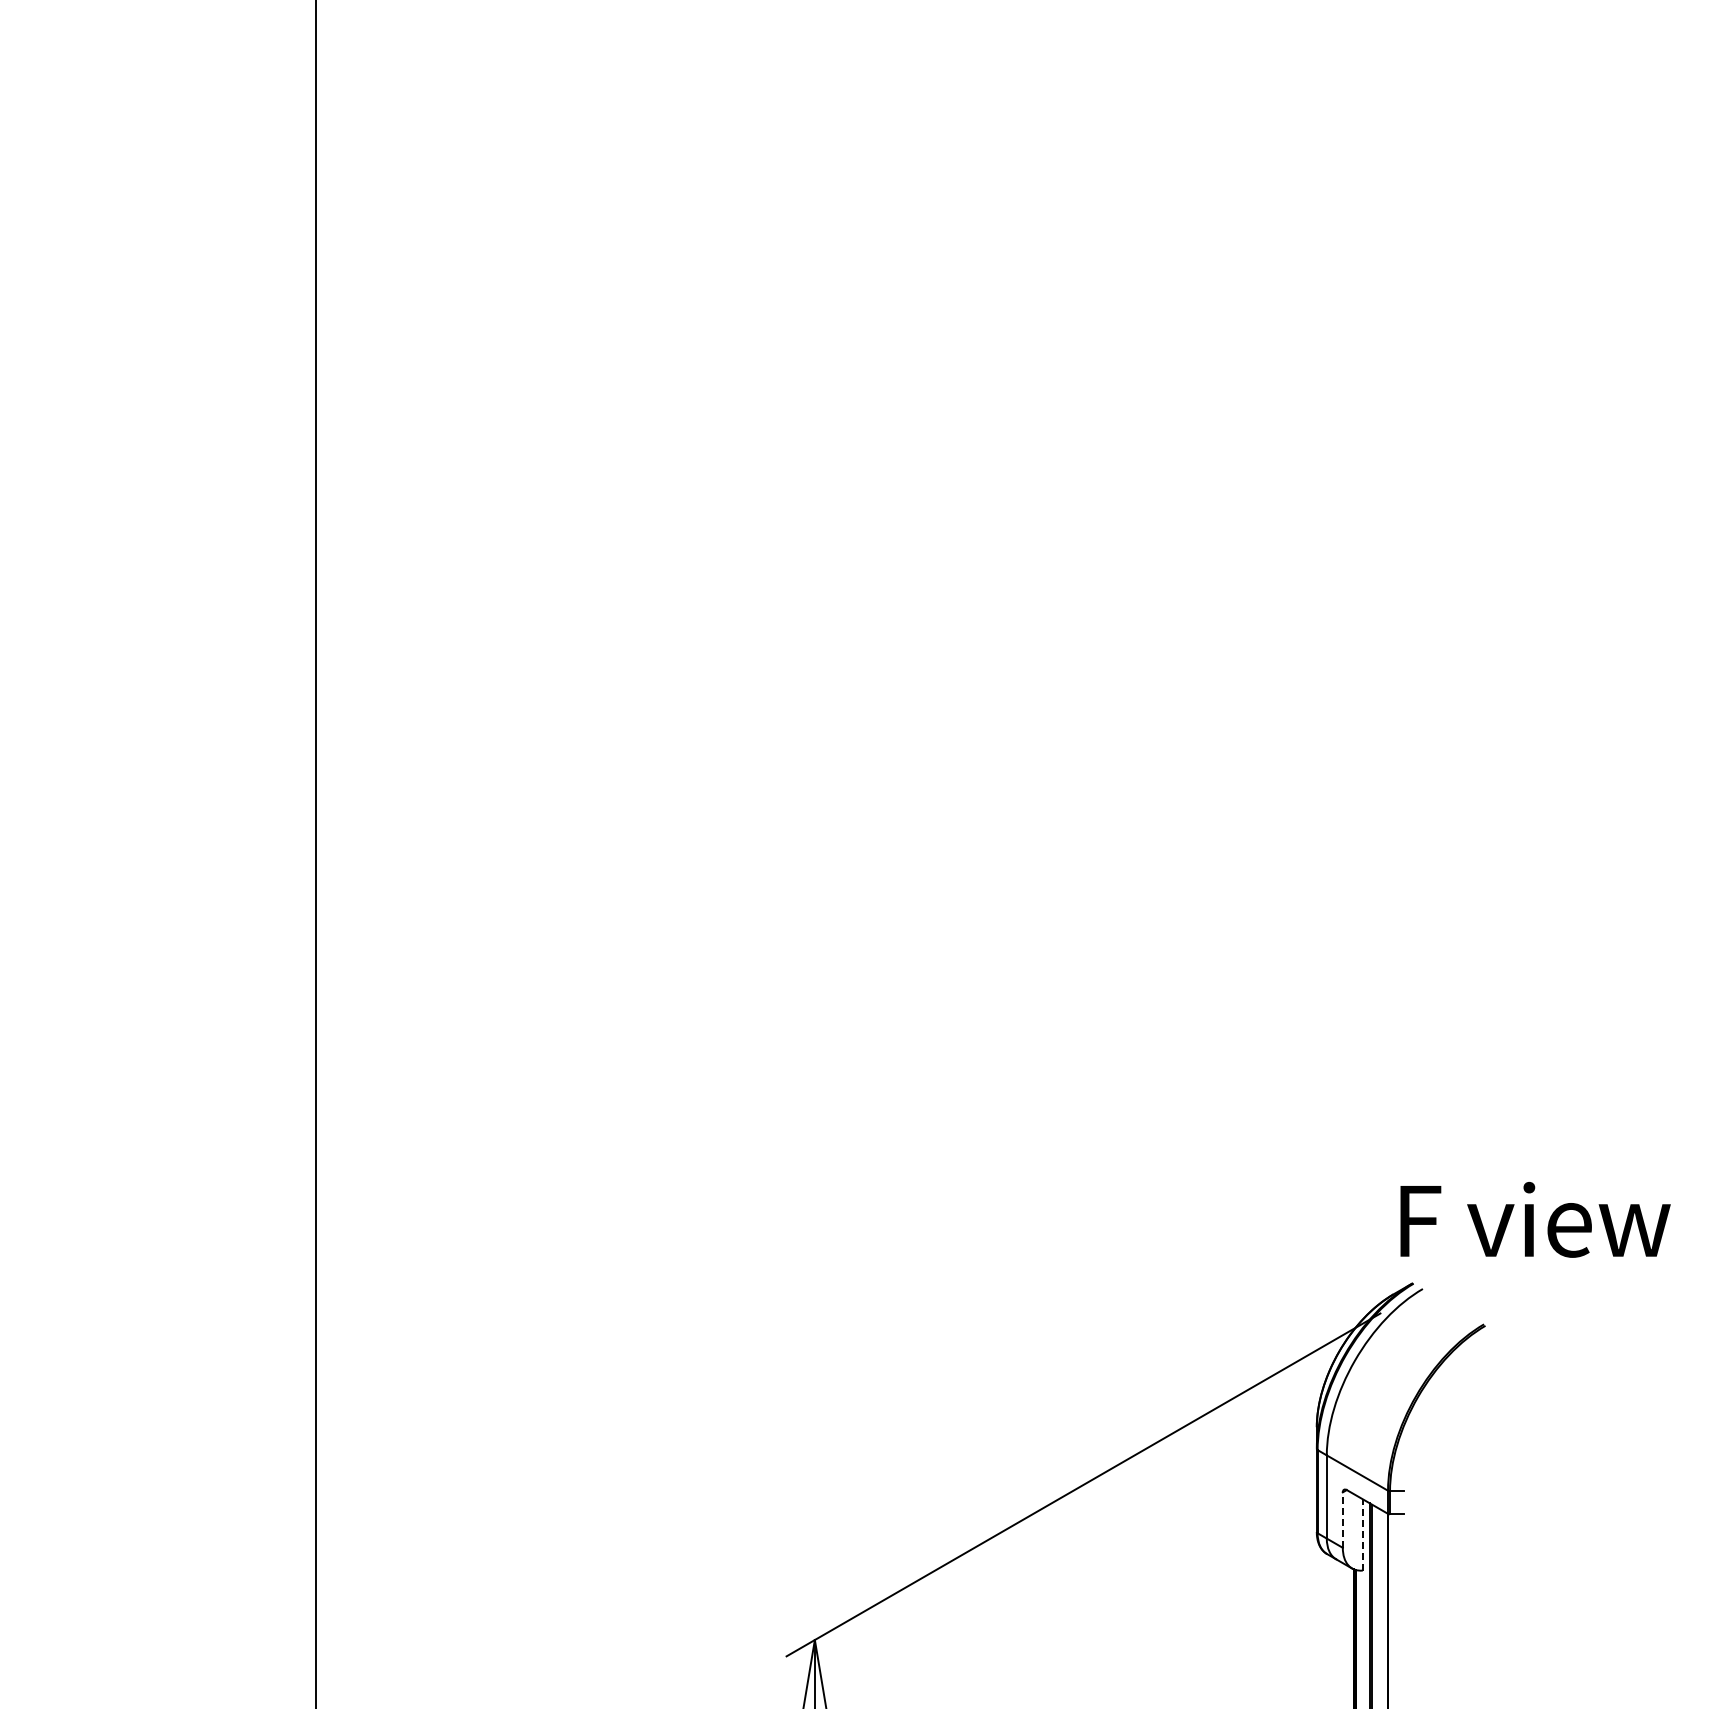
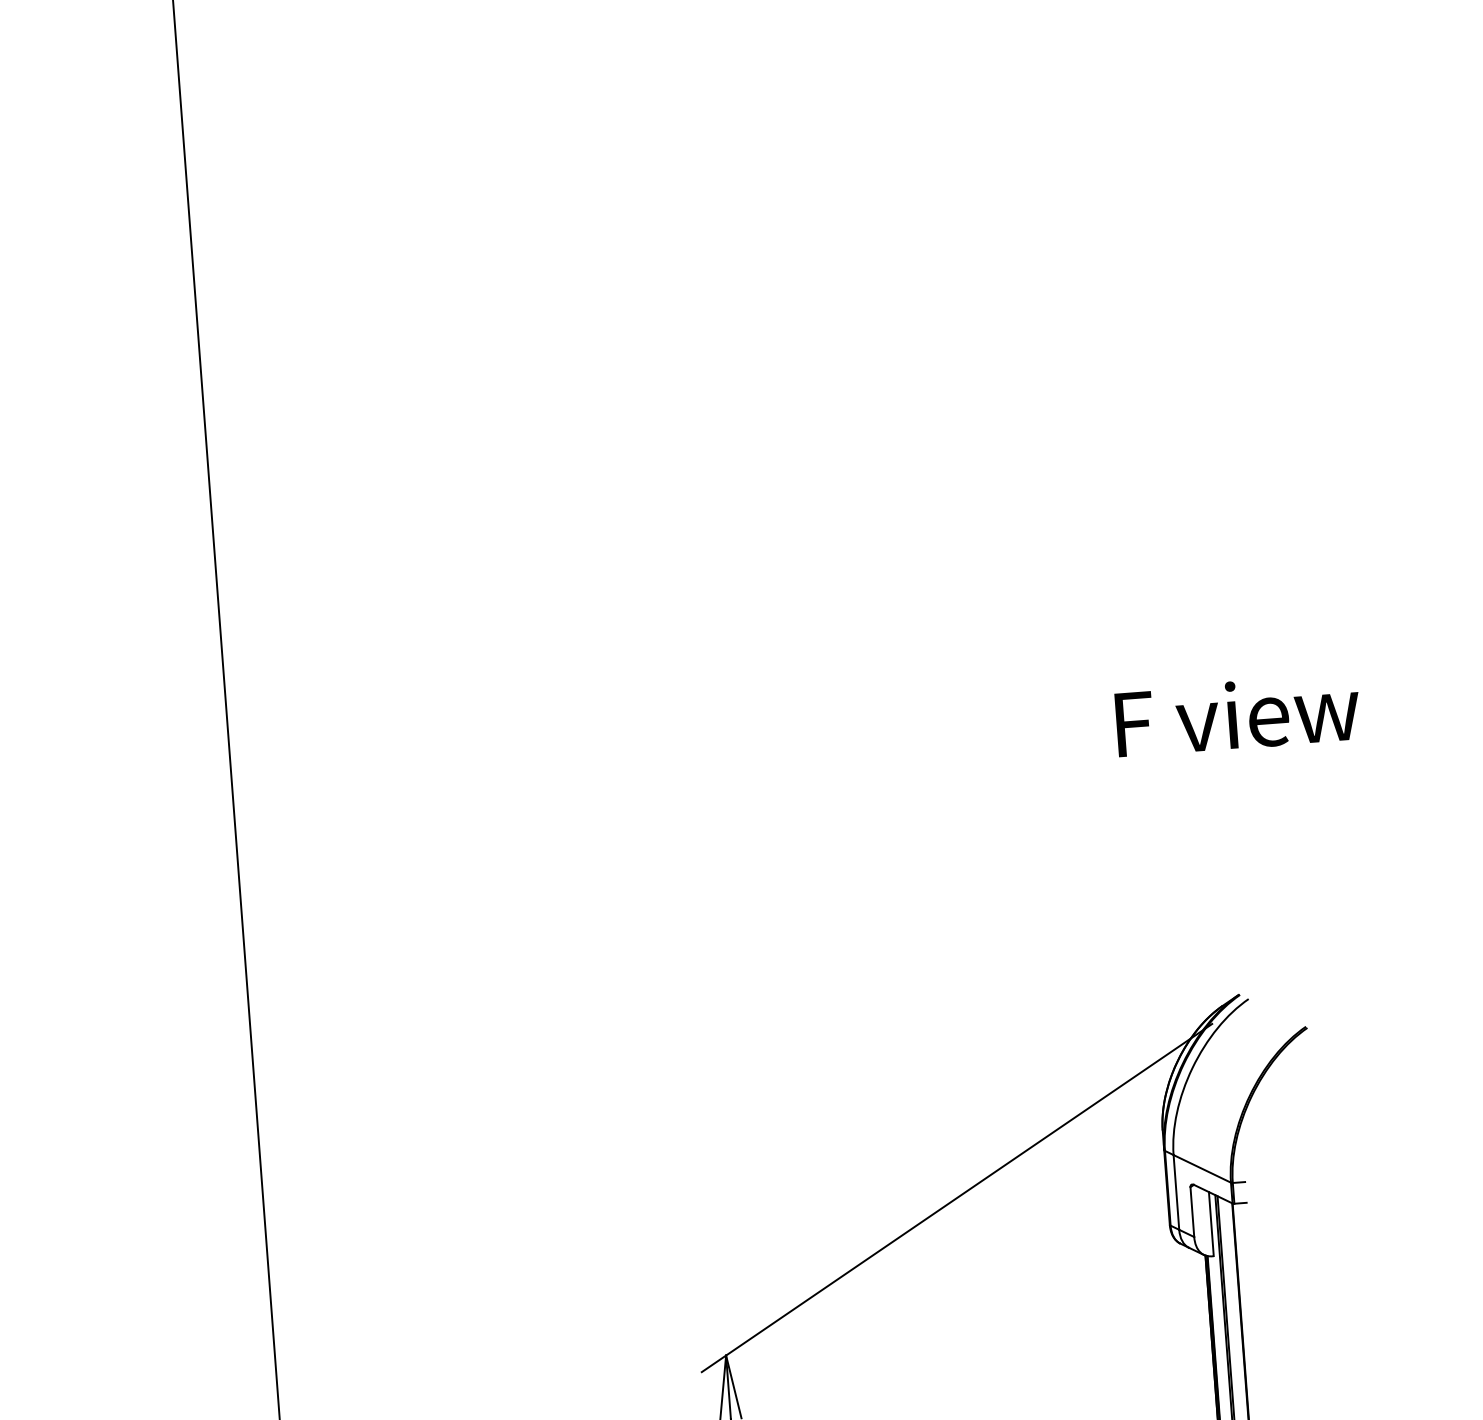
text: (1535, 1219) -> (1237, 714), moved
line: (1342, 1520) -> (1192, 1212), dashed -> solid
line: (1362, 1534) -> (1211, 1223), dashed -> solid

